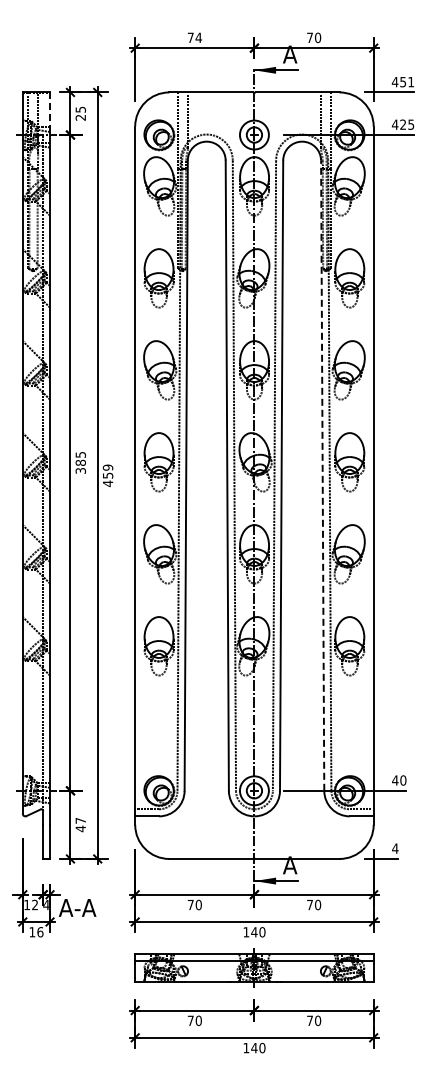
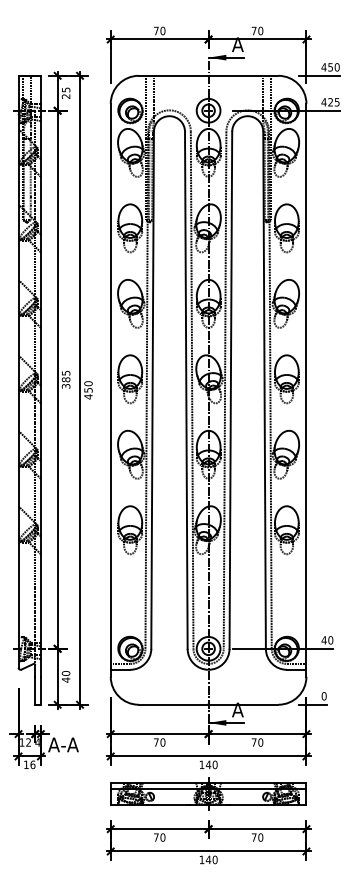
text: (198, 37) -> (162, 30), 74 -> 70
text: (411, 81) -> (337, 66), 451 -> 450
line: (50, 109) -> (41, 89), dashed -> solid
text: (108, 467) -> (88, 383), 459 -> 450
line: (322, 475) -> (264, 390), dashed -> solid
text: (80, 820) -> (65, 673), 47 -> 40
text: (395, 848) -> (324, 696), 4 -> 0

